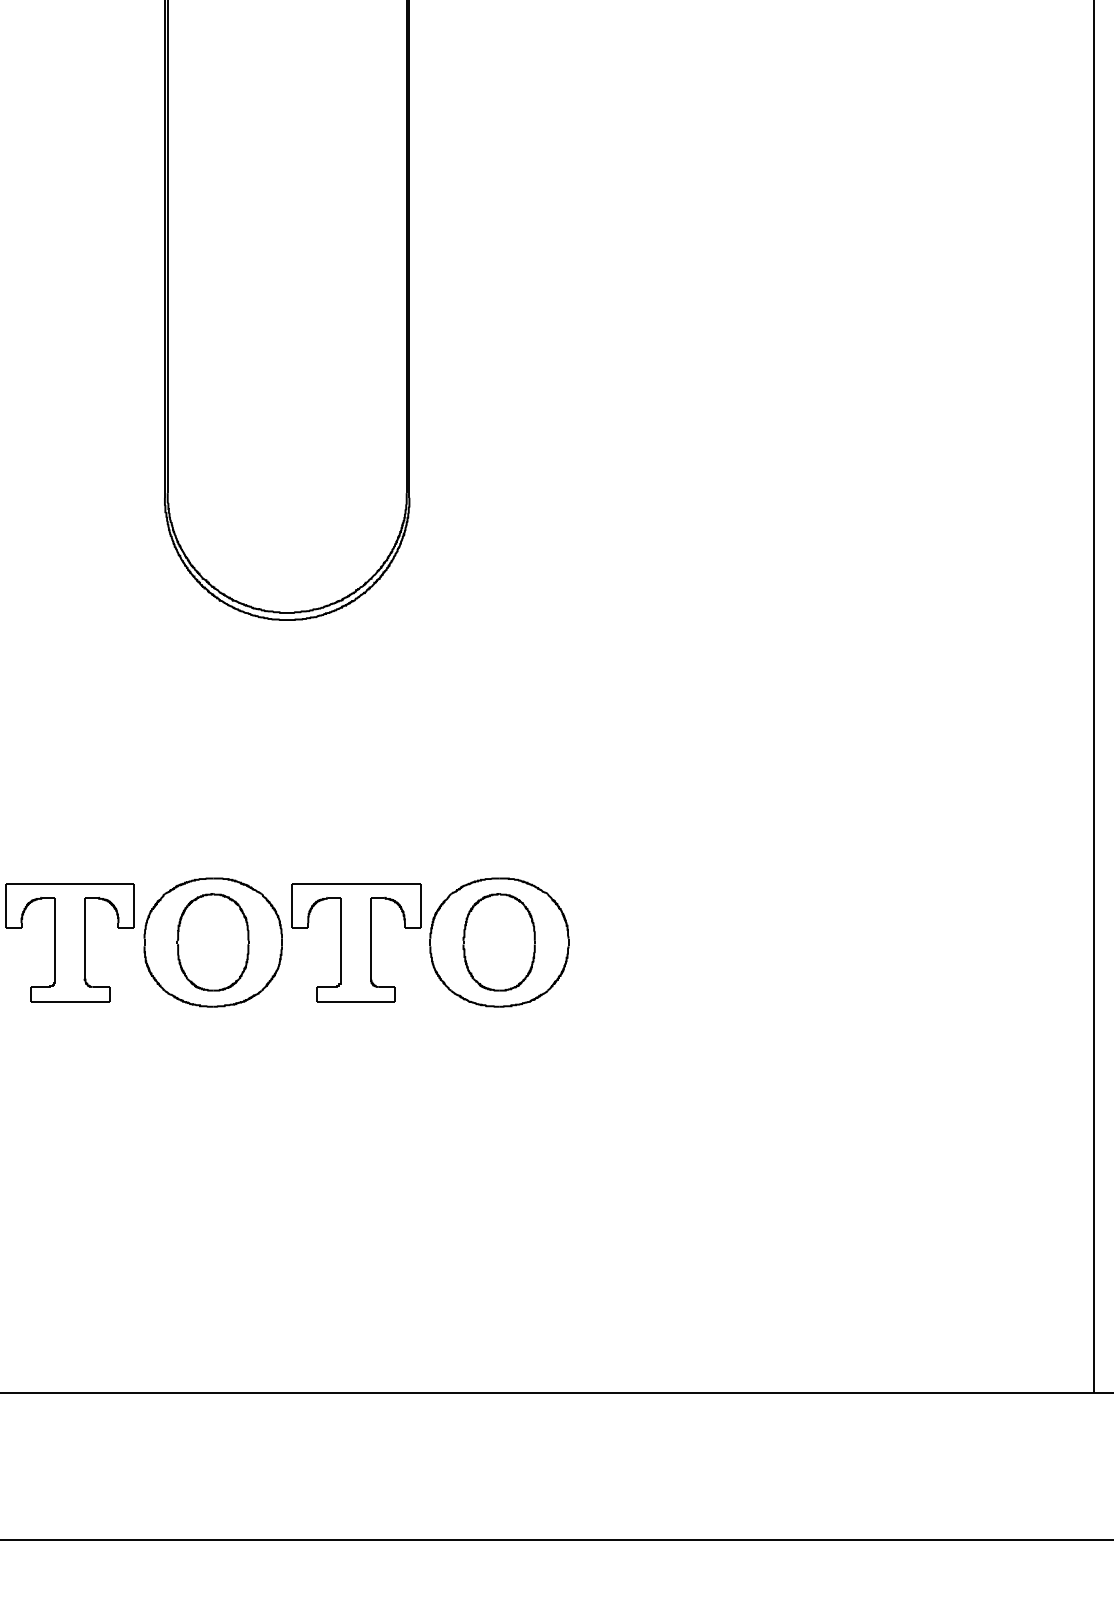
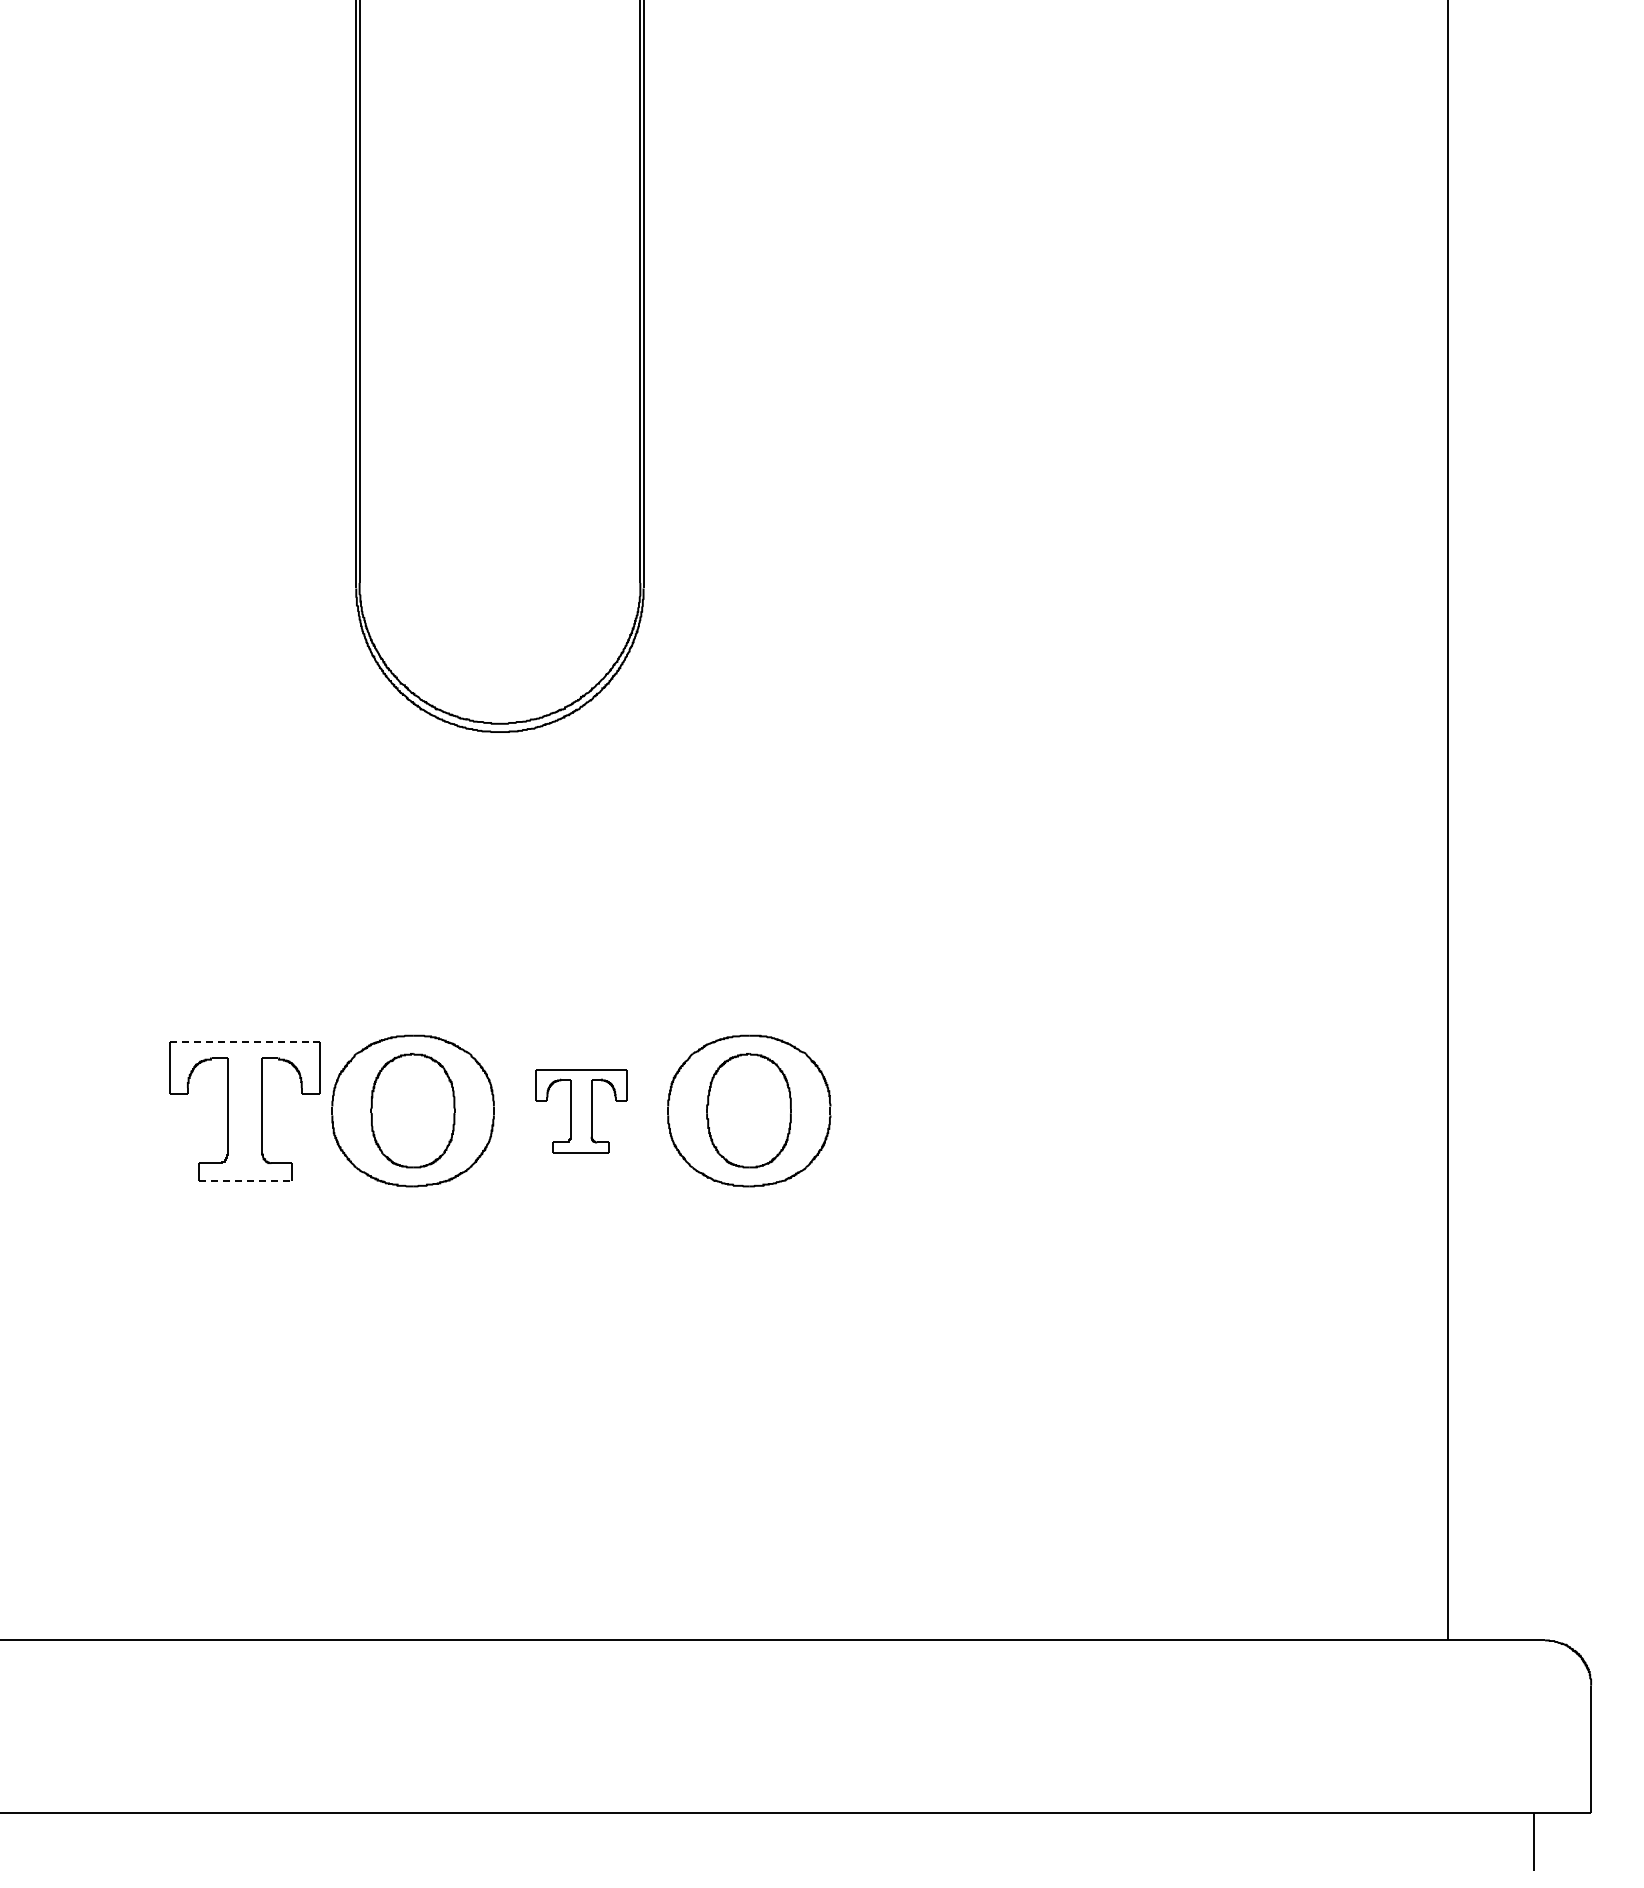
line: (69, 883) -> (244, 1041), solid -> dashed
part: (356, 942) -> (581, 1111), size x0.6
line: (70, 1001) -> (245, 1180), solid -> dashed

